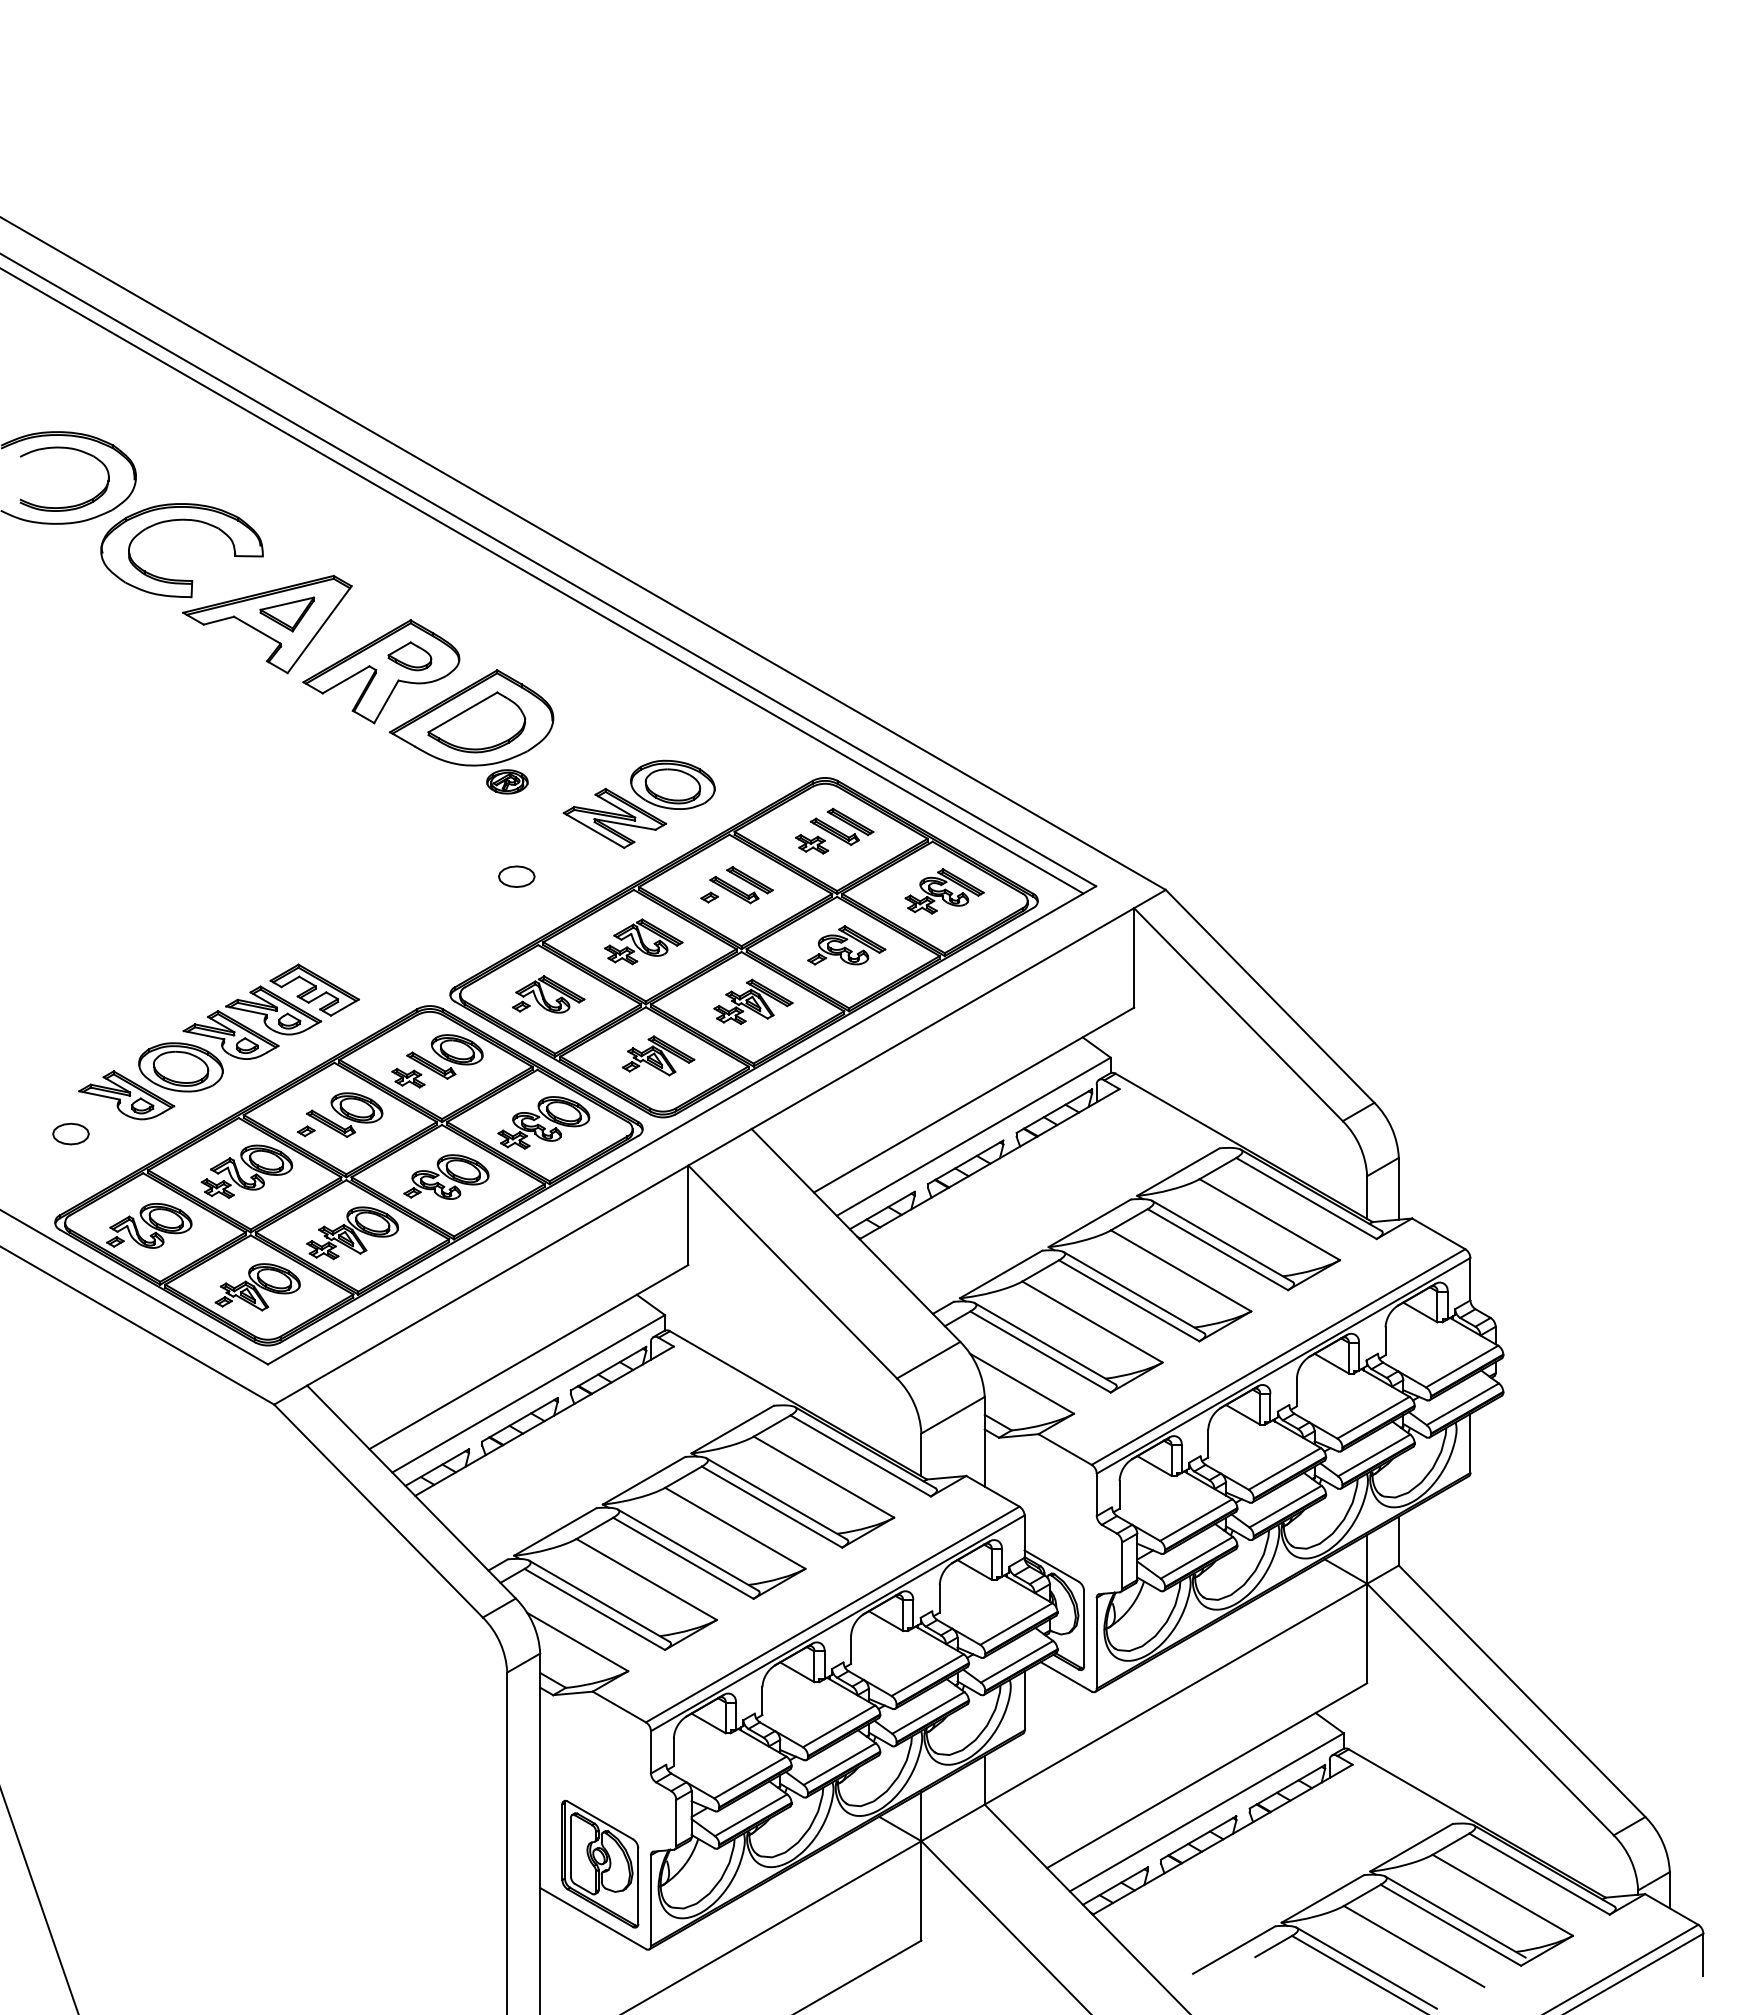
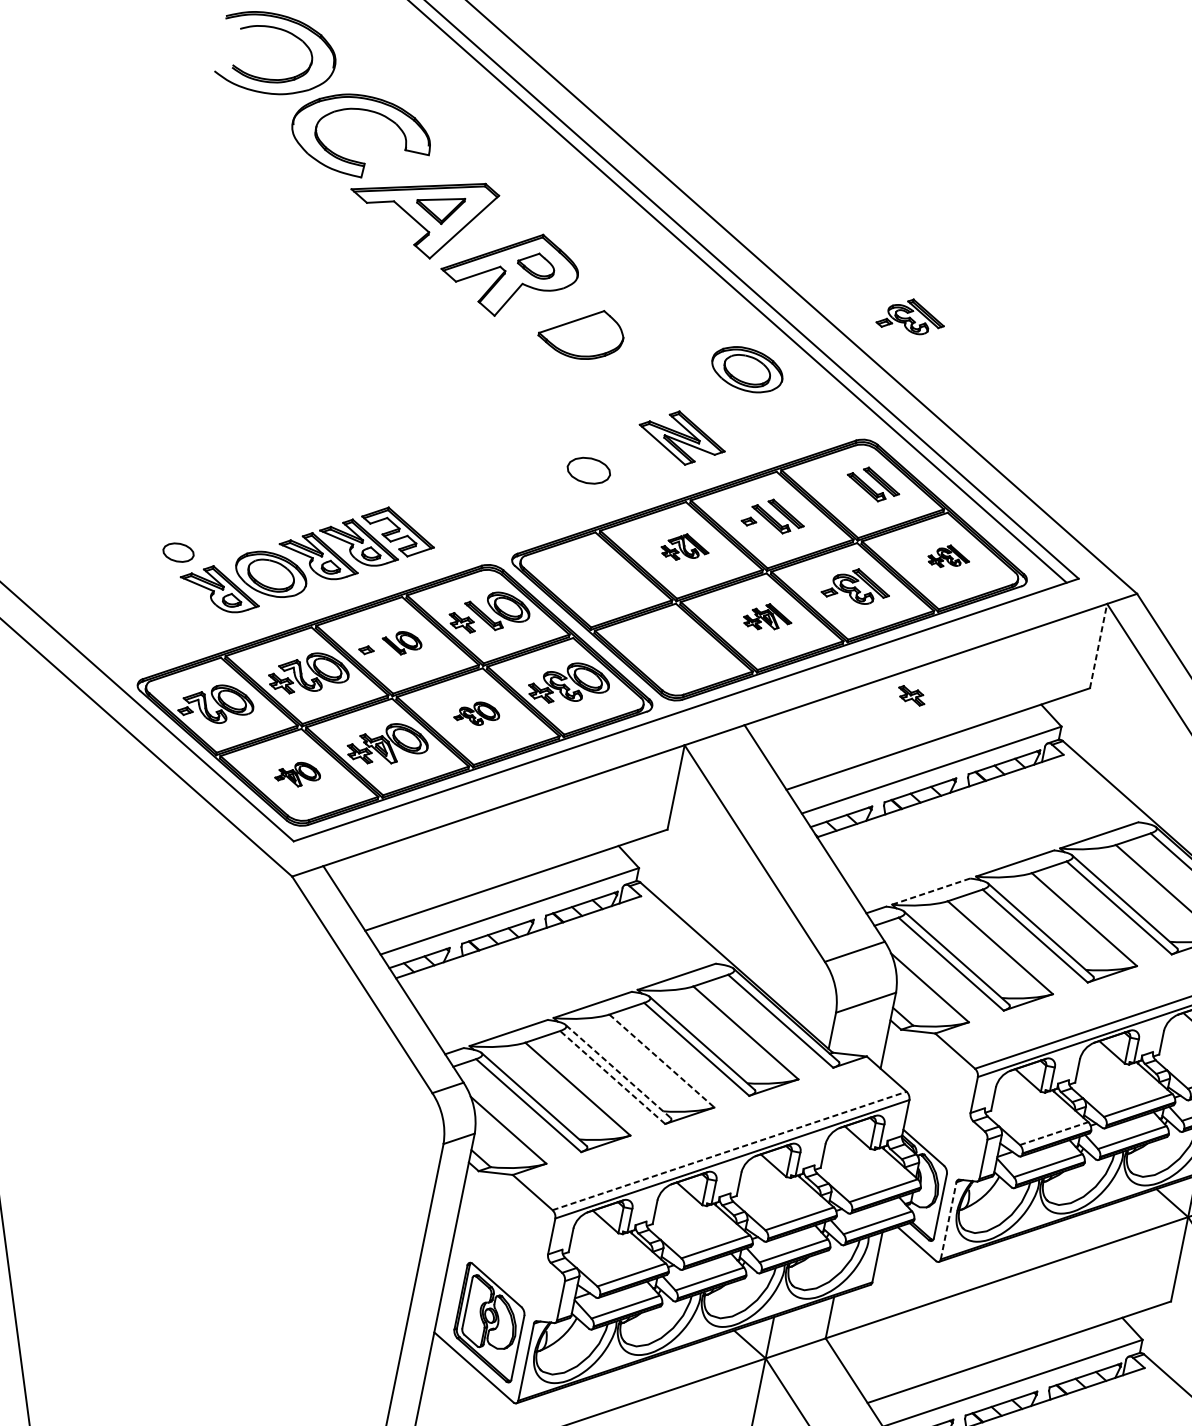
part: (846, 627) -> (911, 316), added
part: (471, 731) -> (575, 339), removed
part: (672, 784) -> (747, 369), moved
part: (812, 844) -> (912, 696), moved
part: (516, 876) -> (588, 470), size x1.4
part: (944, 891) -> (949, 557), size x0.6
part: (643, 941) -> (685, 547), size x0.7
line: (1134, 957) -> (1098, 645), solid -> dashed
part: (548, 994) -> (595, 576), removed
part: (753, 1001) -> (768, 617), size x0.7
part: (658, 1055) -> (678, 646), removed
part: (344, 1114) -> (401, 642), size x0.6
part: (70, 1133) -> (178, 552), moved
part: (446, 1176) -> (477, 712), size x0.6
line: (1001, 1274) -> (931, 891), solid -> dashed
part: (257, 1287) -> (298, 774), size x0.6
line: (1196, 1520) -> (1054, 1133), solid -> dashed
line: (735, 1528) -> (662, 1061), solid -> dashed
line: (687, 1549) -> (617, 1070), solid -> dashed
line: (682, 1558) -> (611, 1077), solid -> dashed
line: (832, 1614) -> (729, 1150), solid -> dashed
line: (1096, 1642) -> (948, 1220), solid -> dashed

